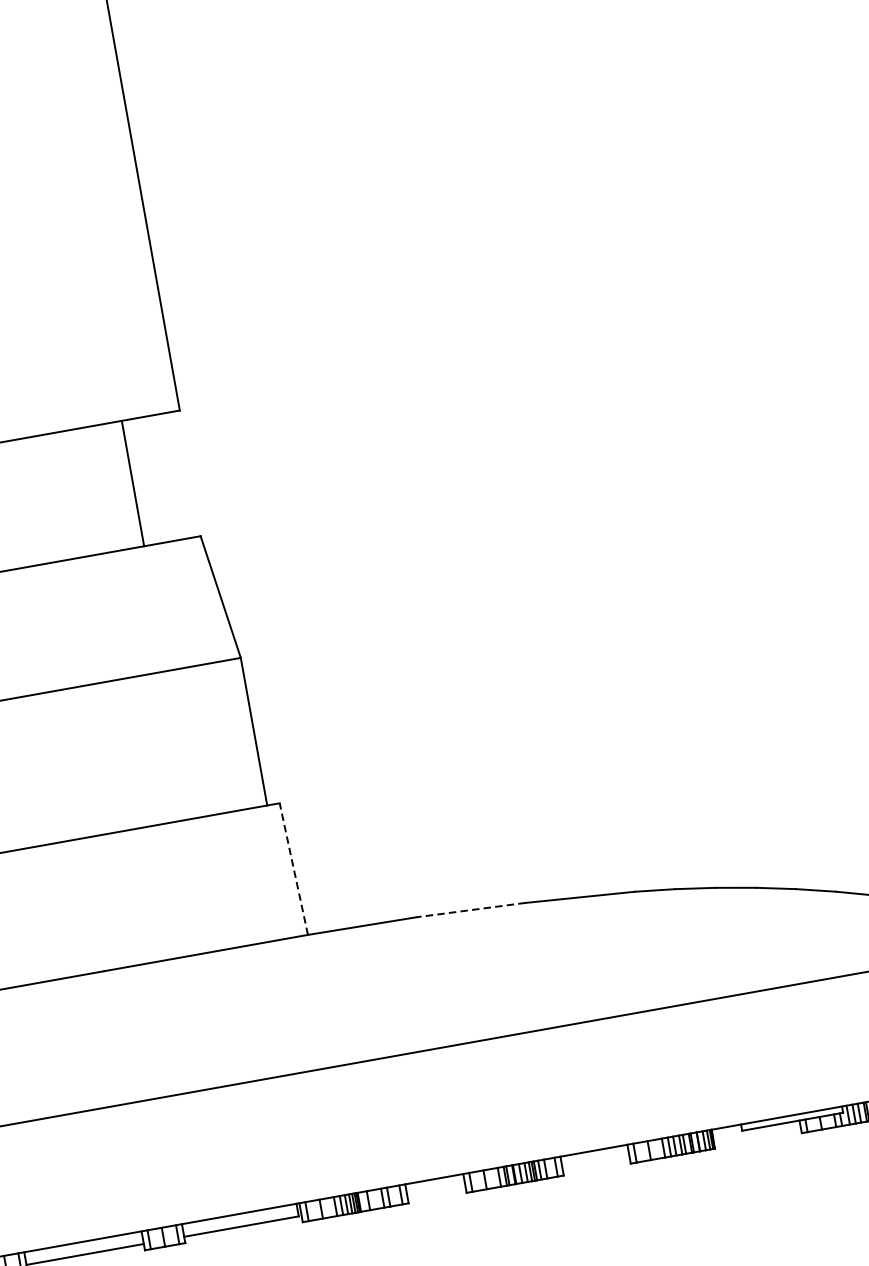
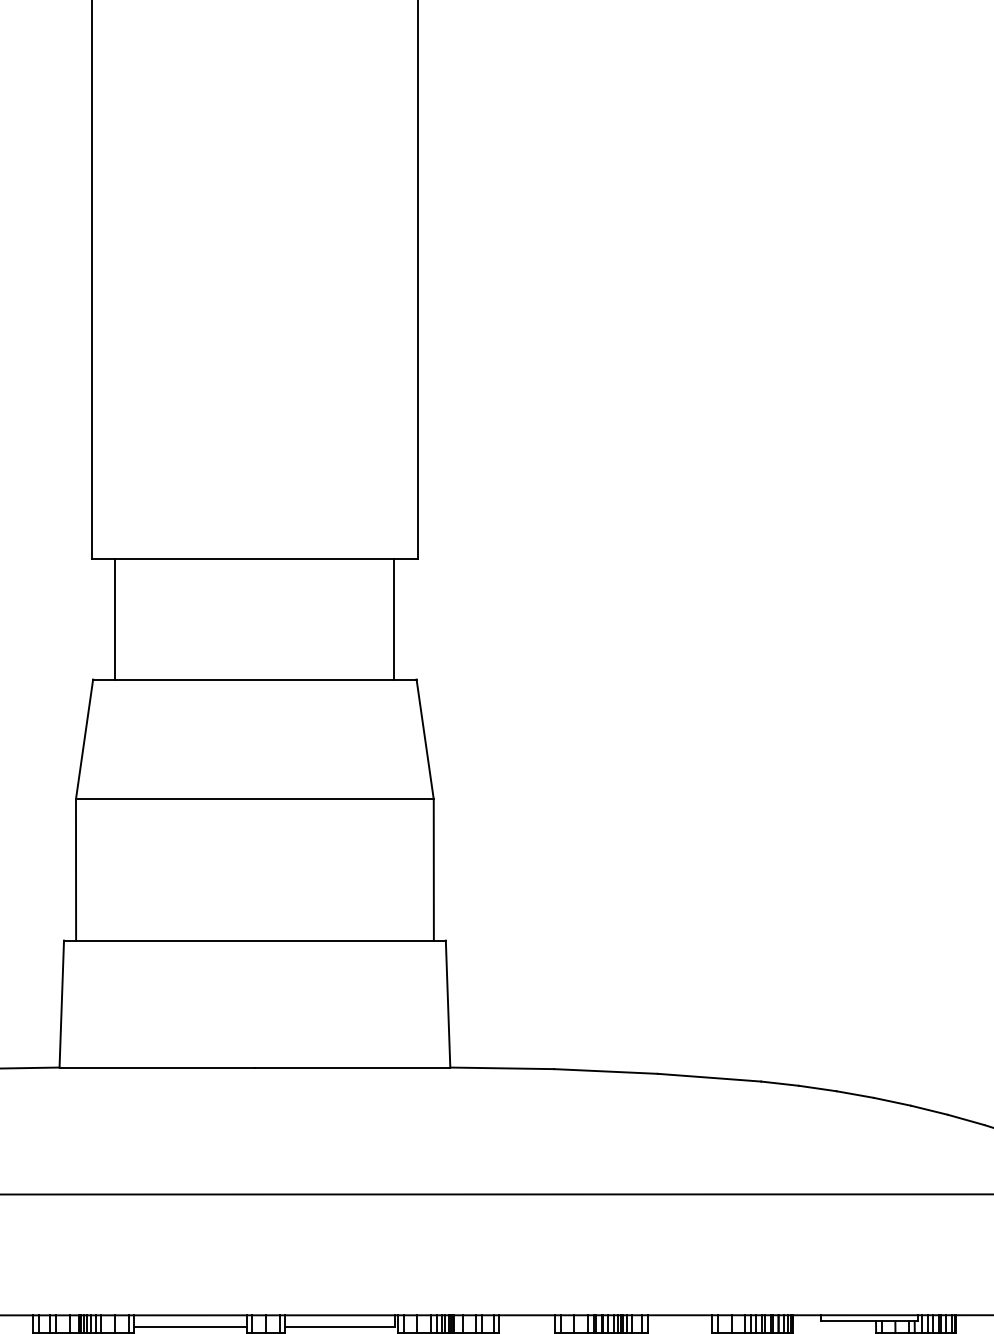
line: (133, 483) -> (394, 619), moved
line: (294, 868) -> (448, 1003), dashed -> solid
line: (470, 910) -> (605, 1071), dashed -> solid

